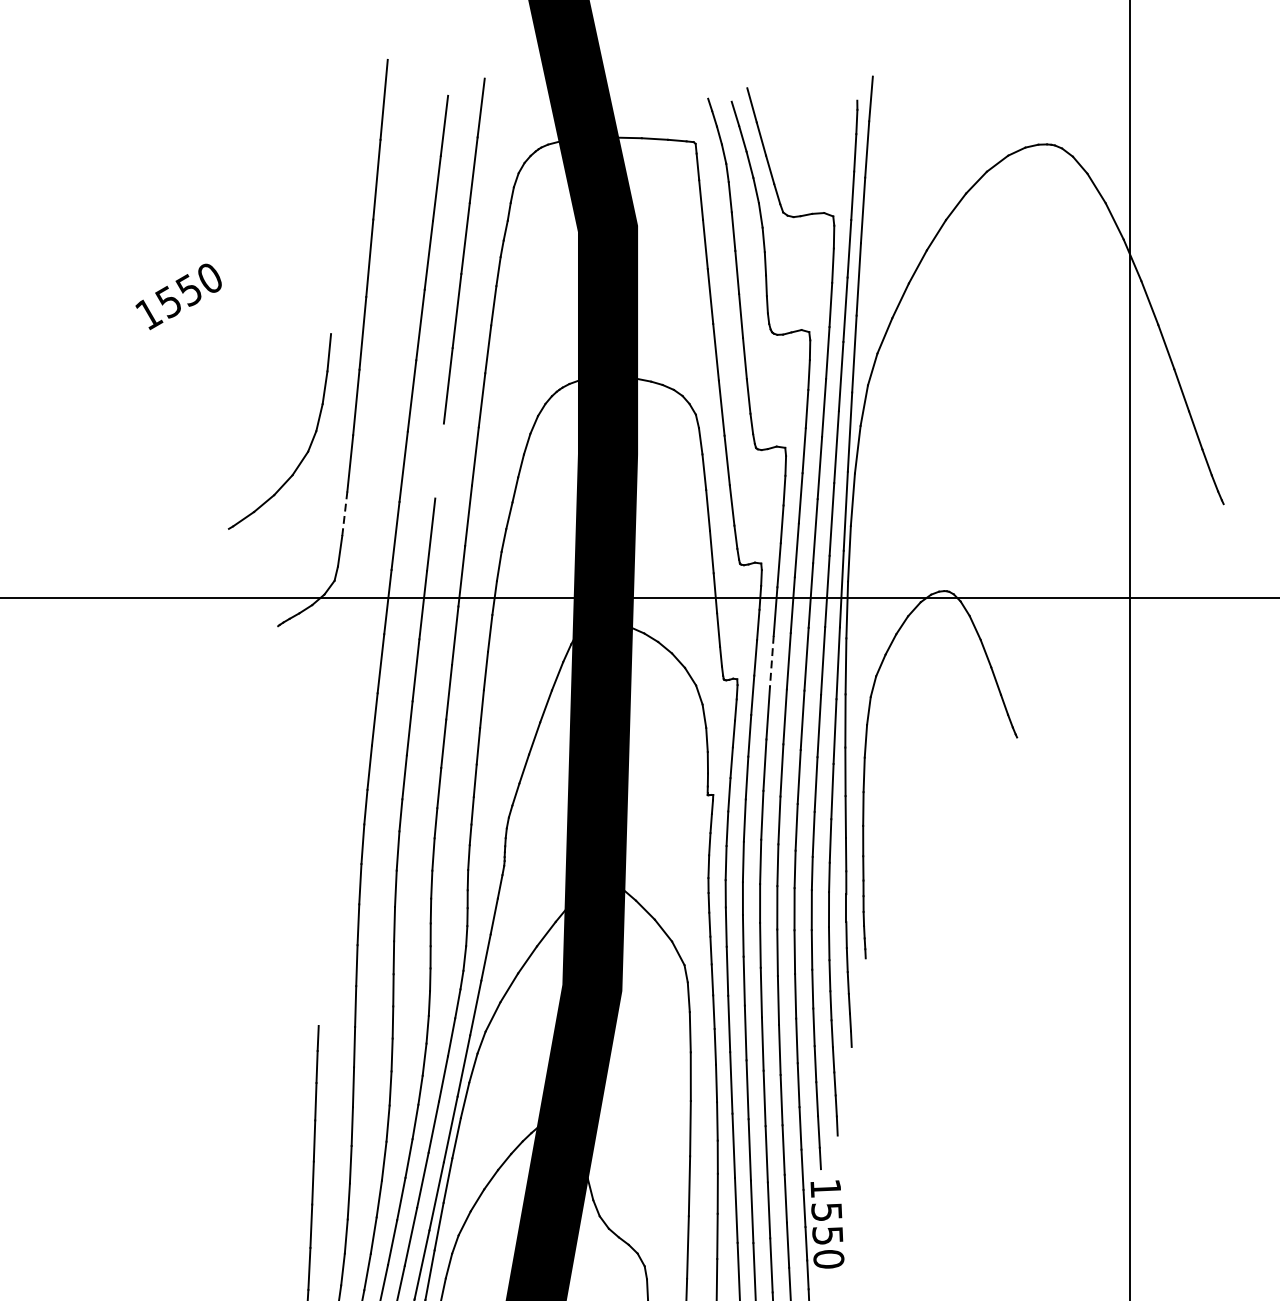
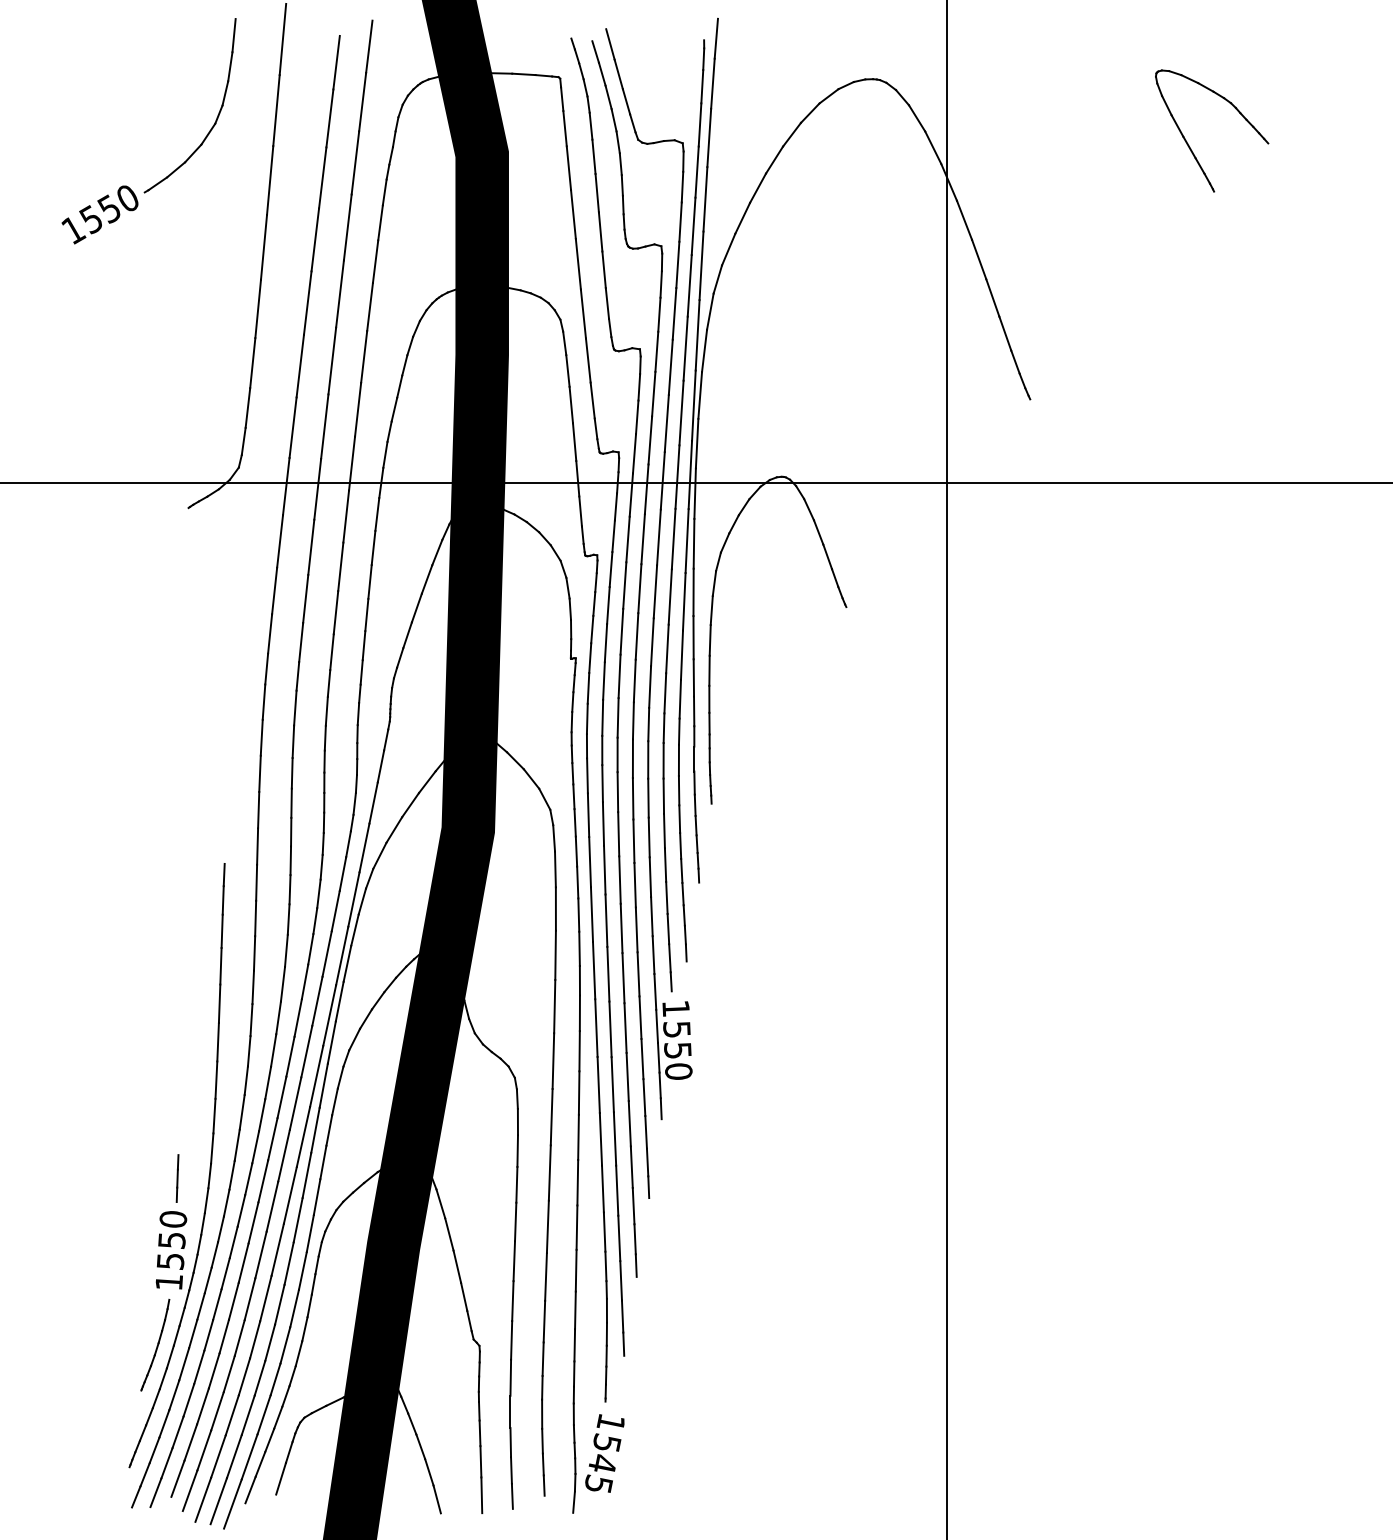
part: (309, 444) -> (216, 117), moved
line: (439, 460) -> (332, 360), added
line: (344, 514) -> (247, 408), dashed -> solid
line: (772, 661) -> (628, 539), dashed -> solid

